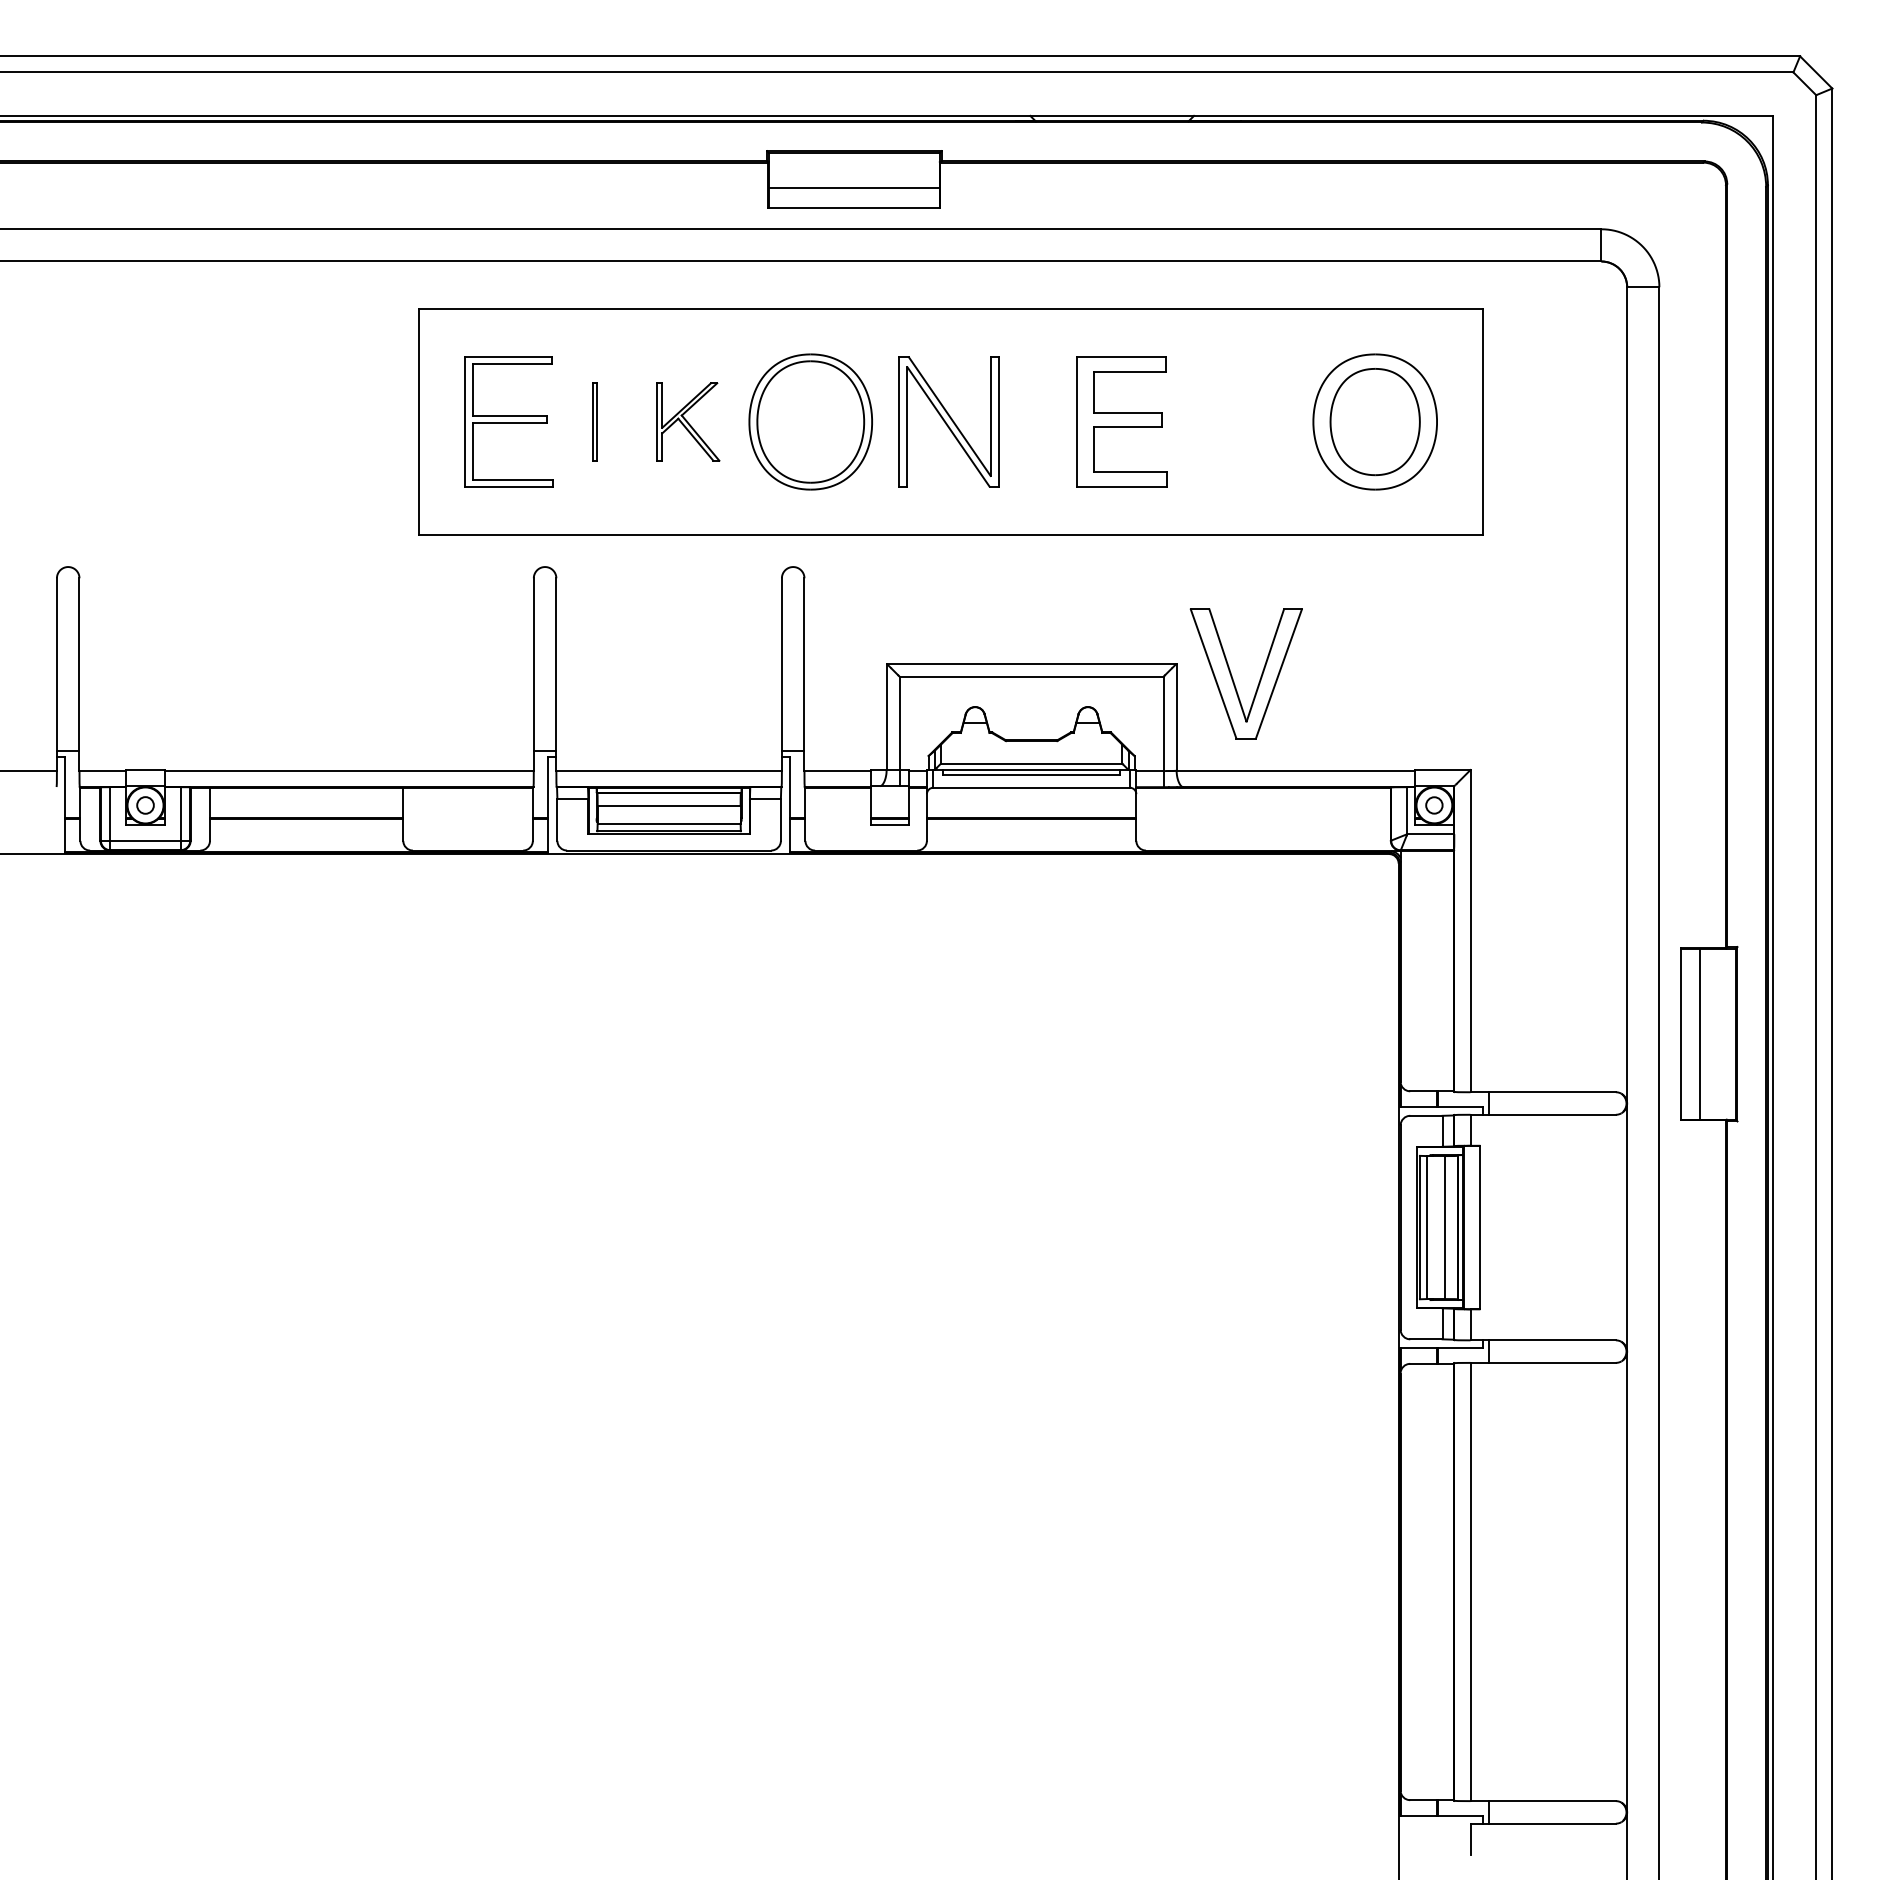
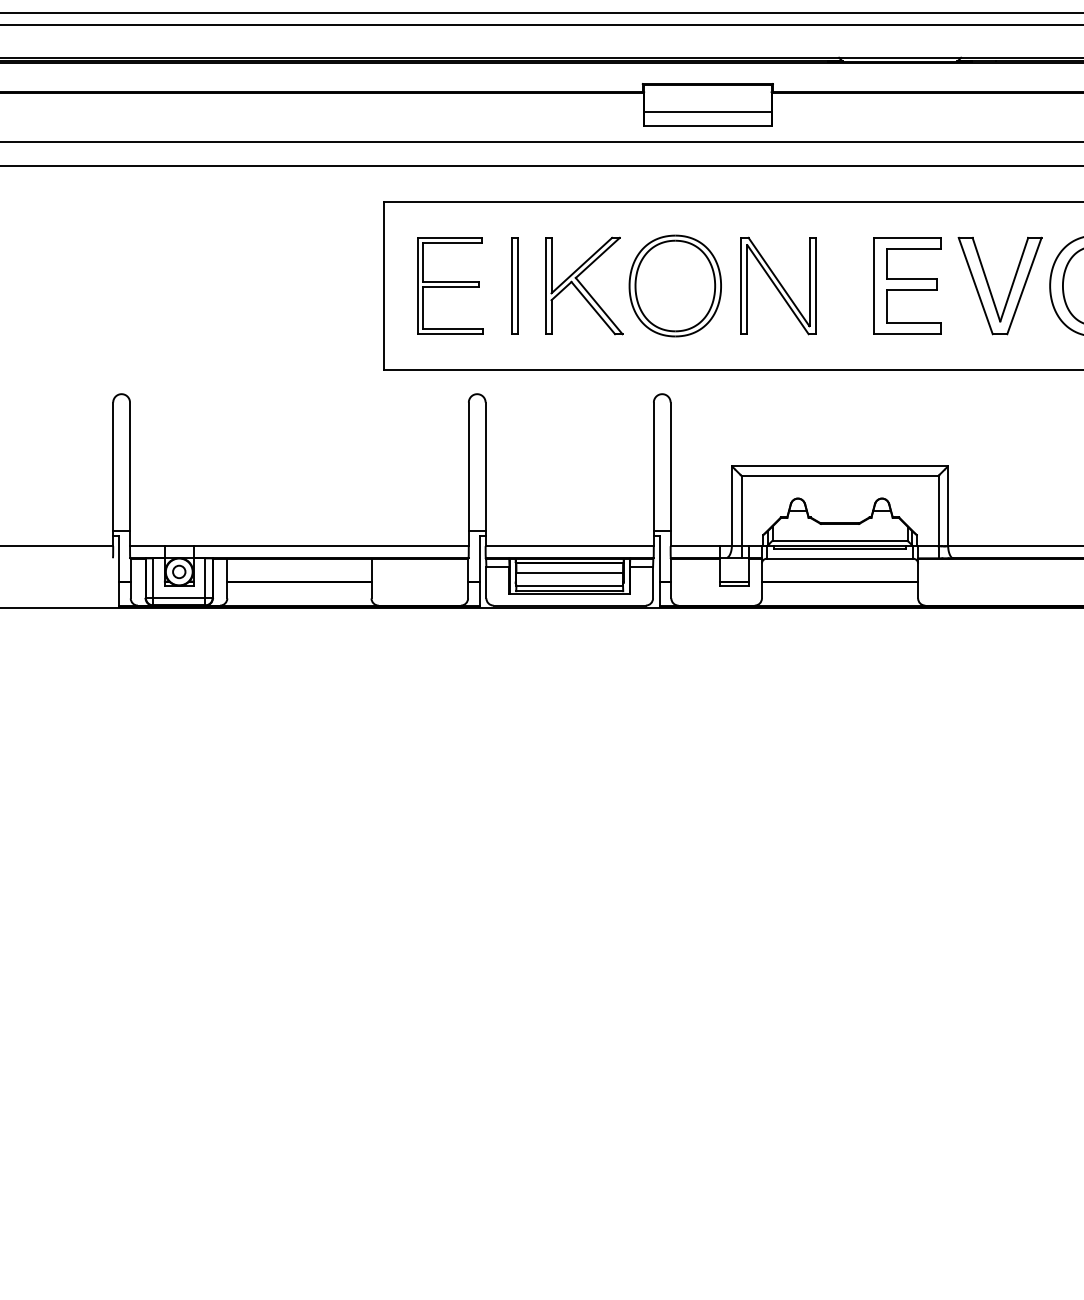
part: (594, 421) -> (514, 285), size x1.67
part: (688, 421) -> (584, 285), size x1.67
part: (1233, 678) -> (990, 289), moved

